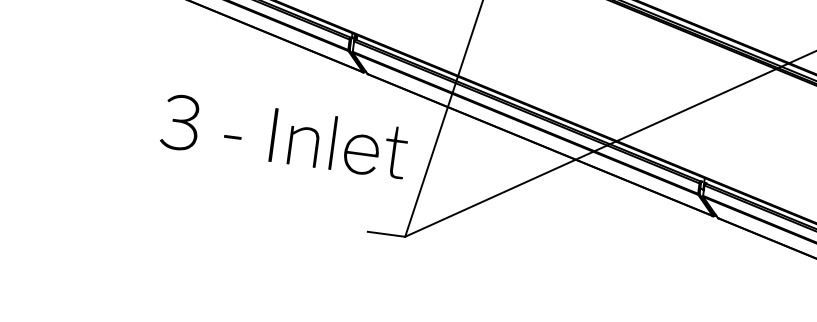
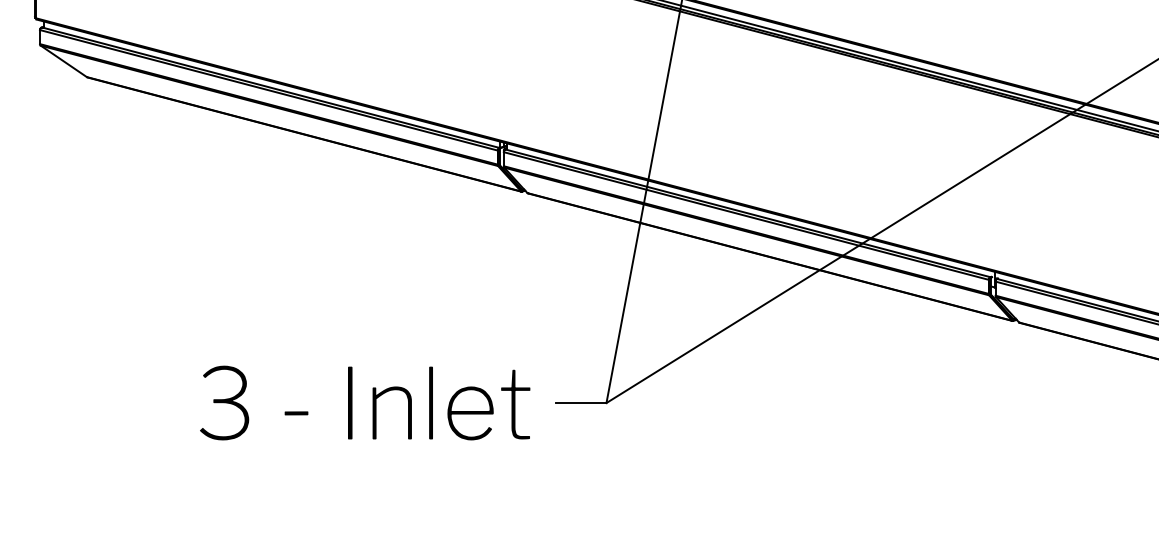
text: (284, 136) -> (365, 402), moved

